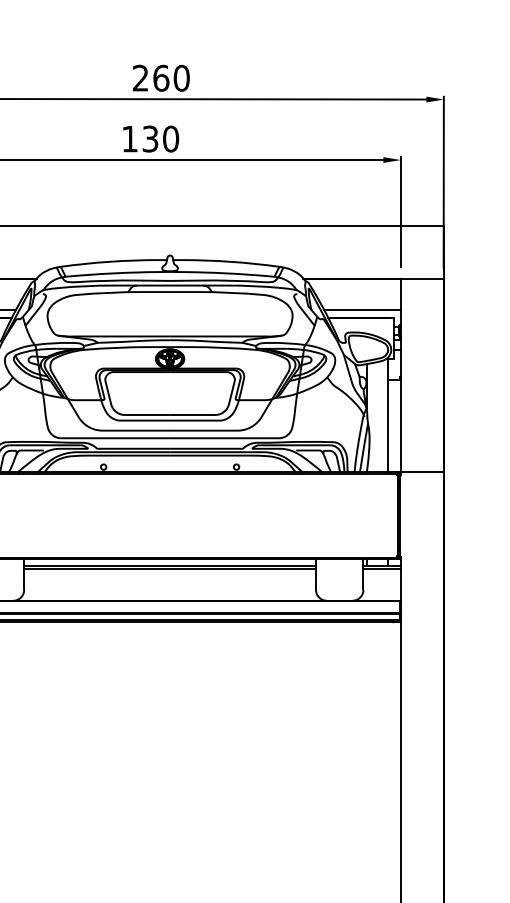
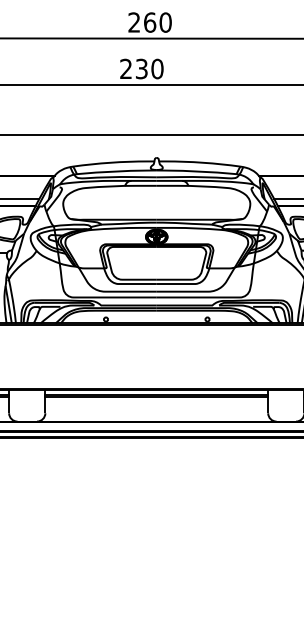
text: (129, 138) -> (125, 68), 130 -> 230

